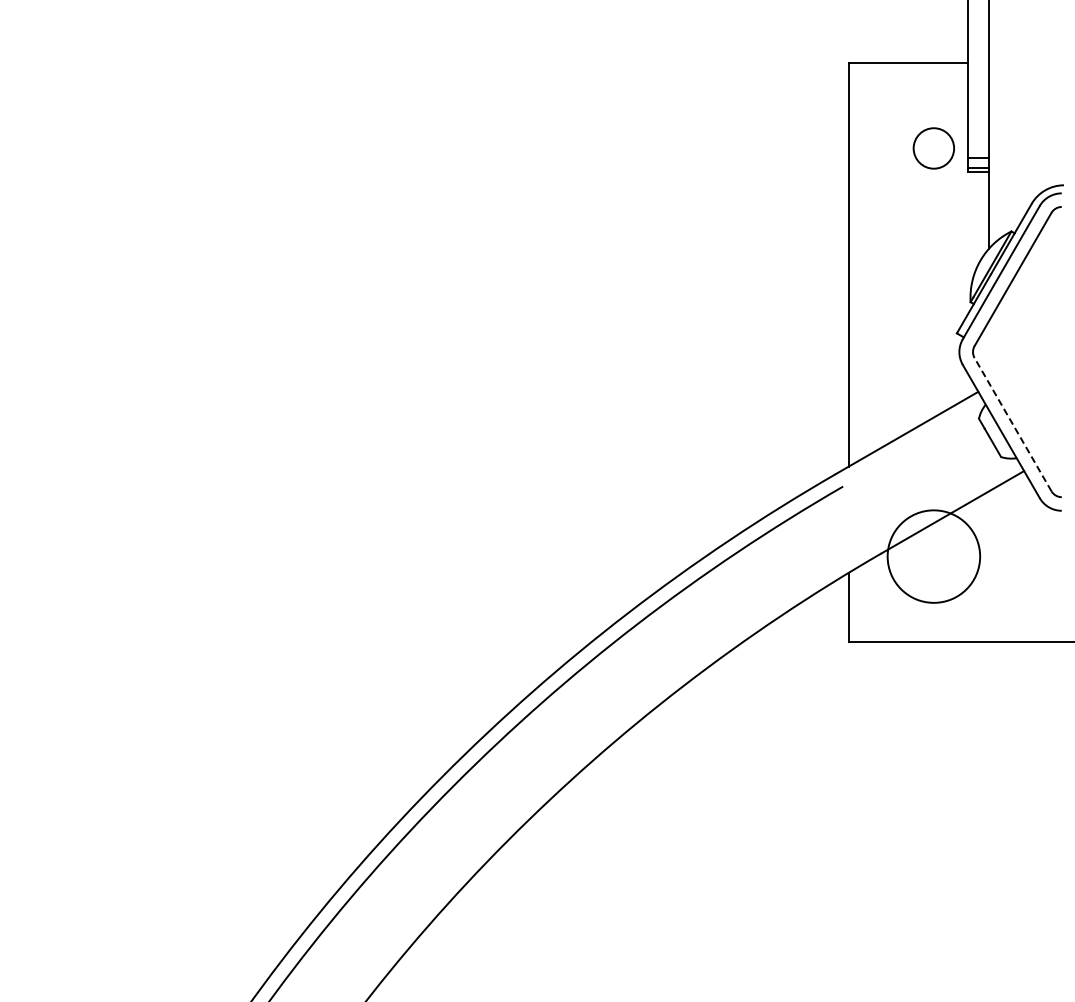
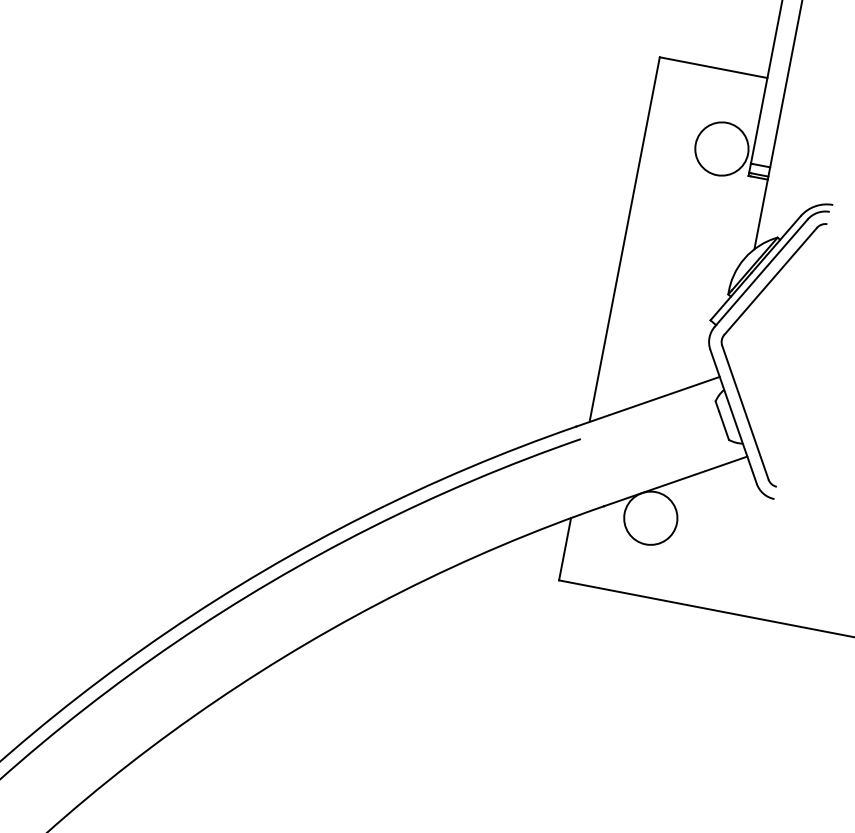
circle: (933, 148) -> (721, 148), size x1.43
line: (1013, 424) -> (745, 412), dashed -> solid
circle: (933, 556) -> (650, 518), size x0.62

